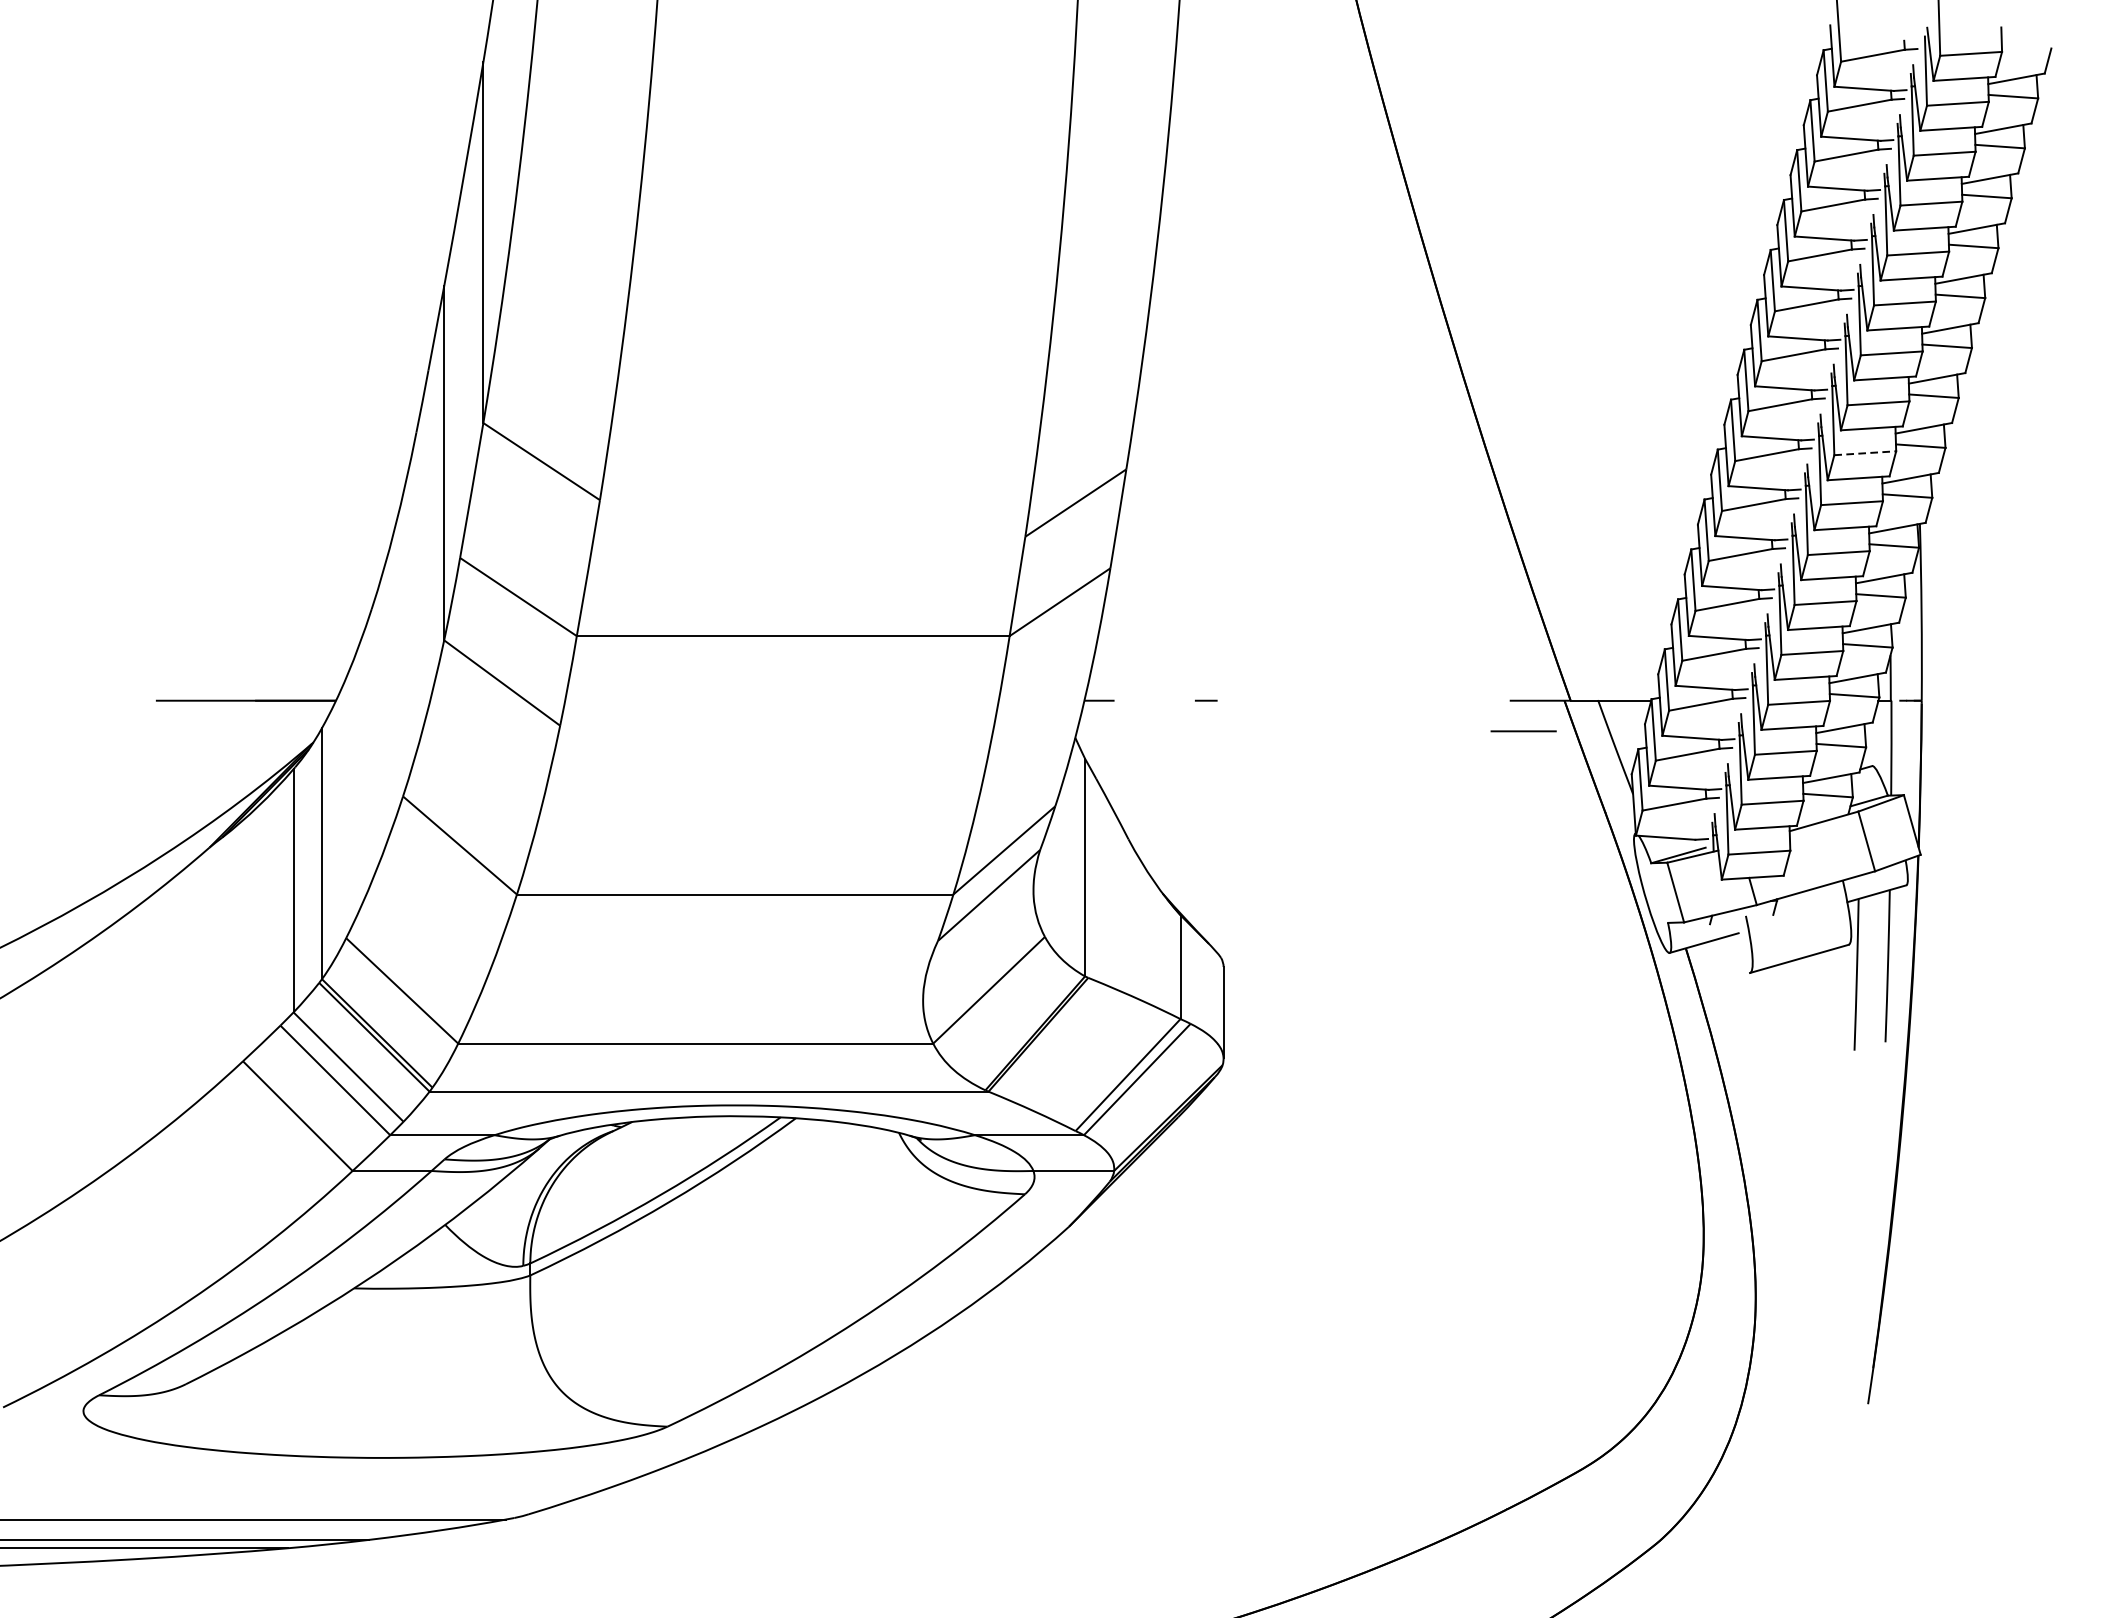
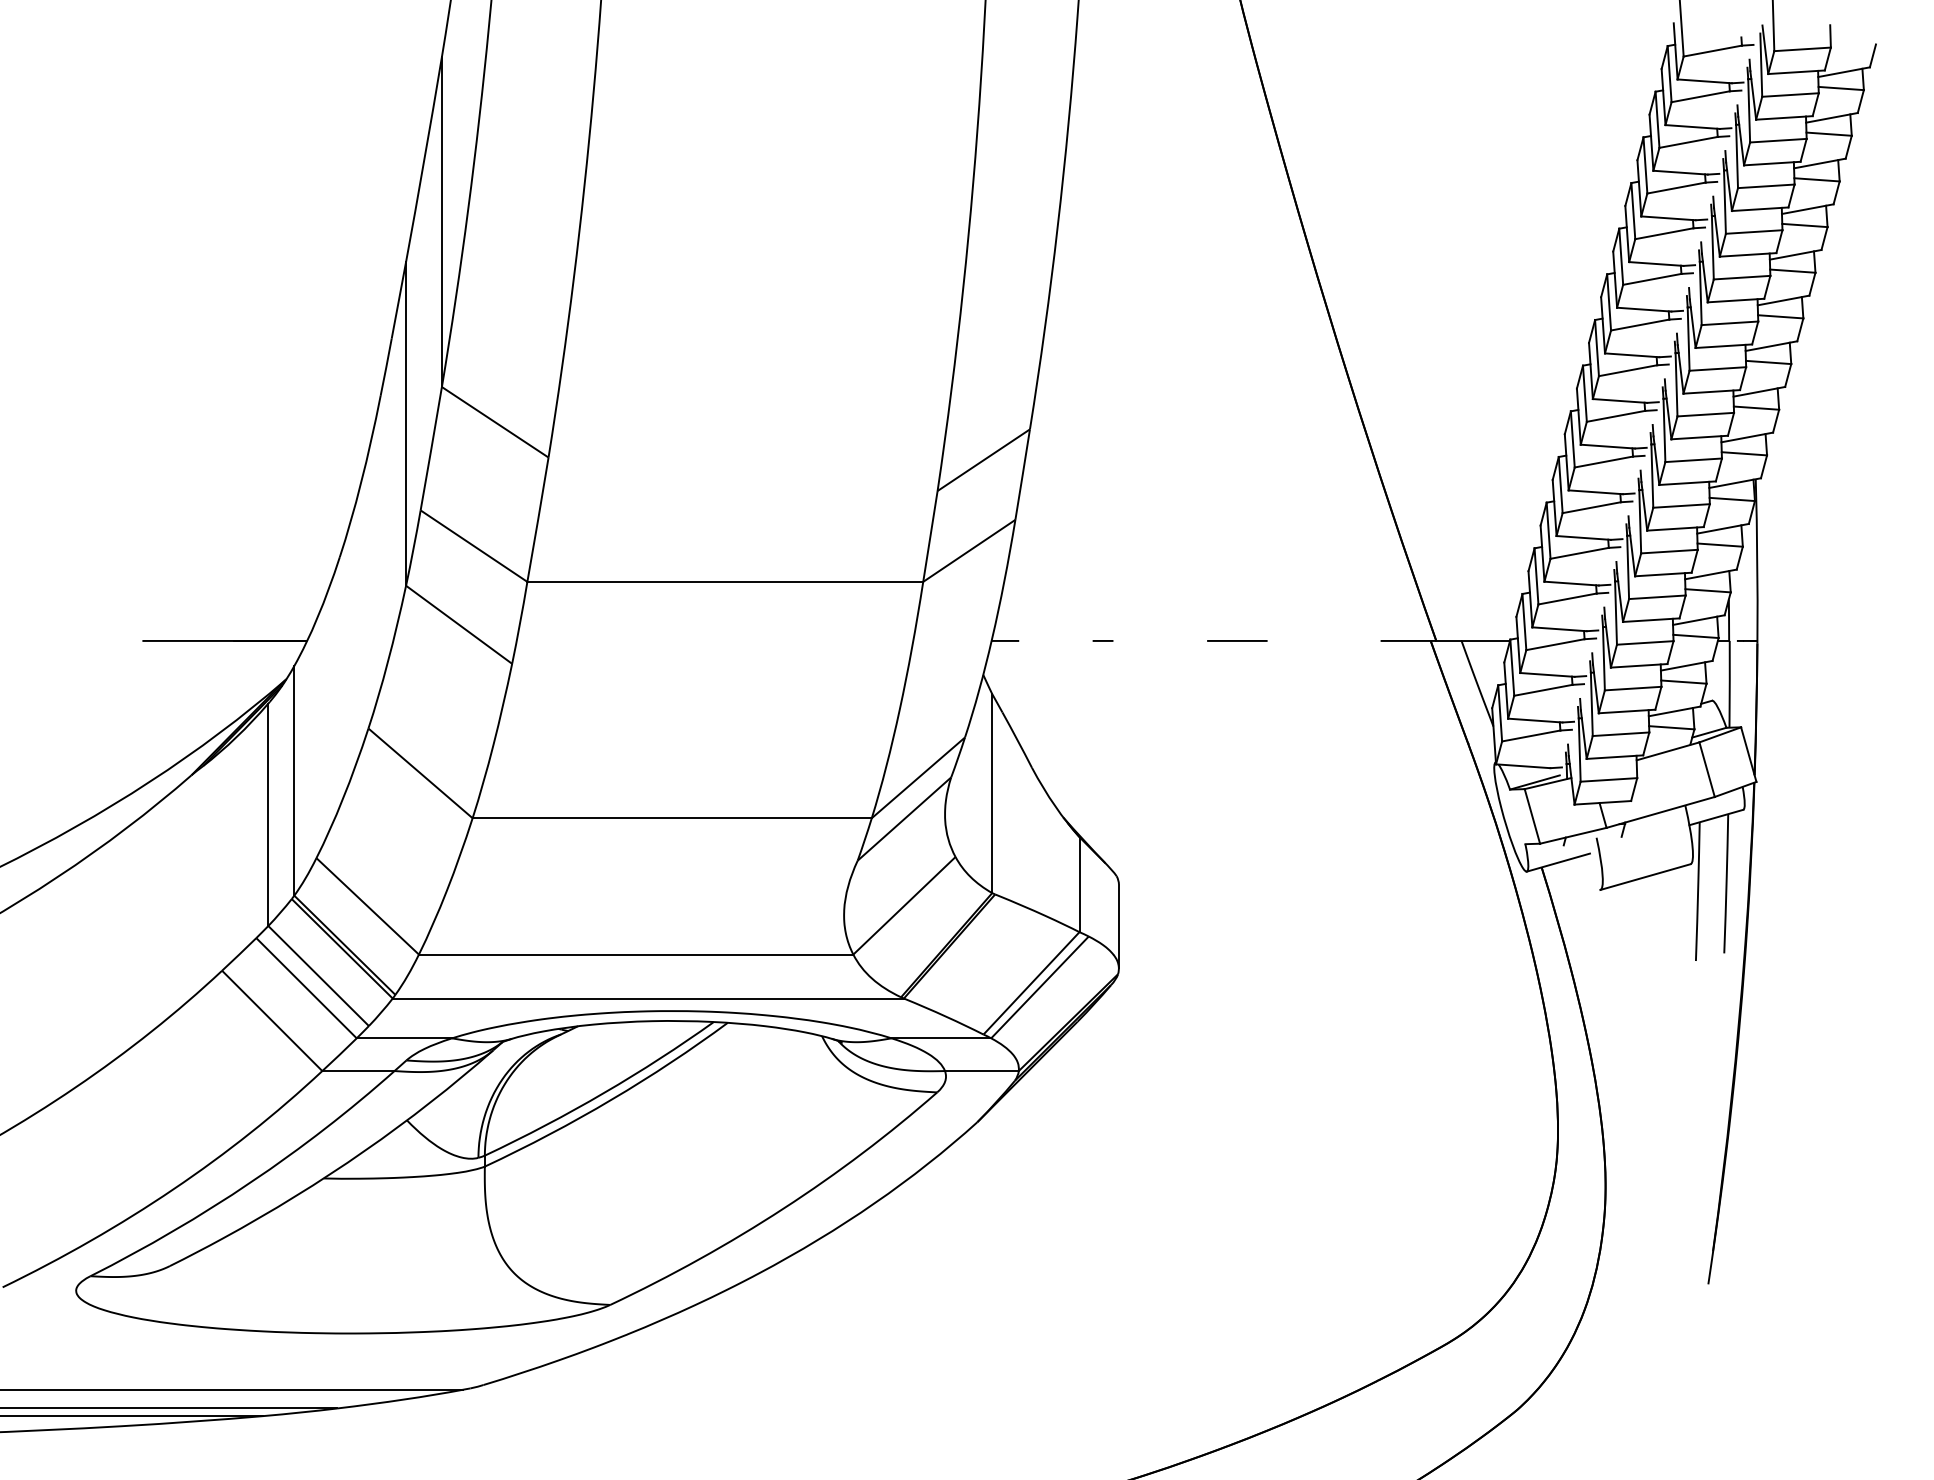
line: (1866, 453) -> (1706, 414), dashed -> solid
line: (1523, 730) -> (1237, 640), moved

